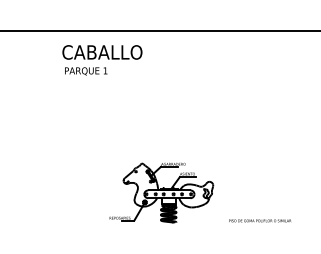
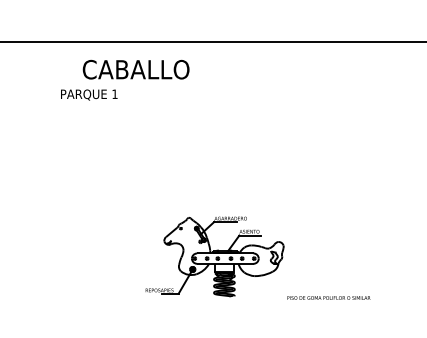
text: (86, 71) -> (89, 95), moved
text: (259, 220) -> (328, 297), moved

